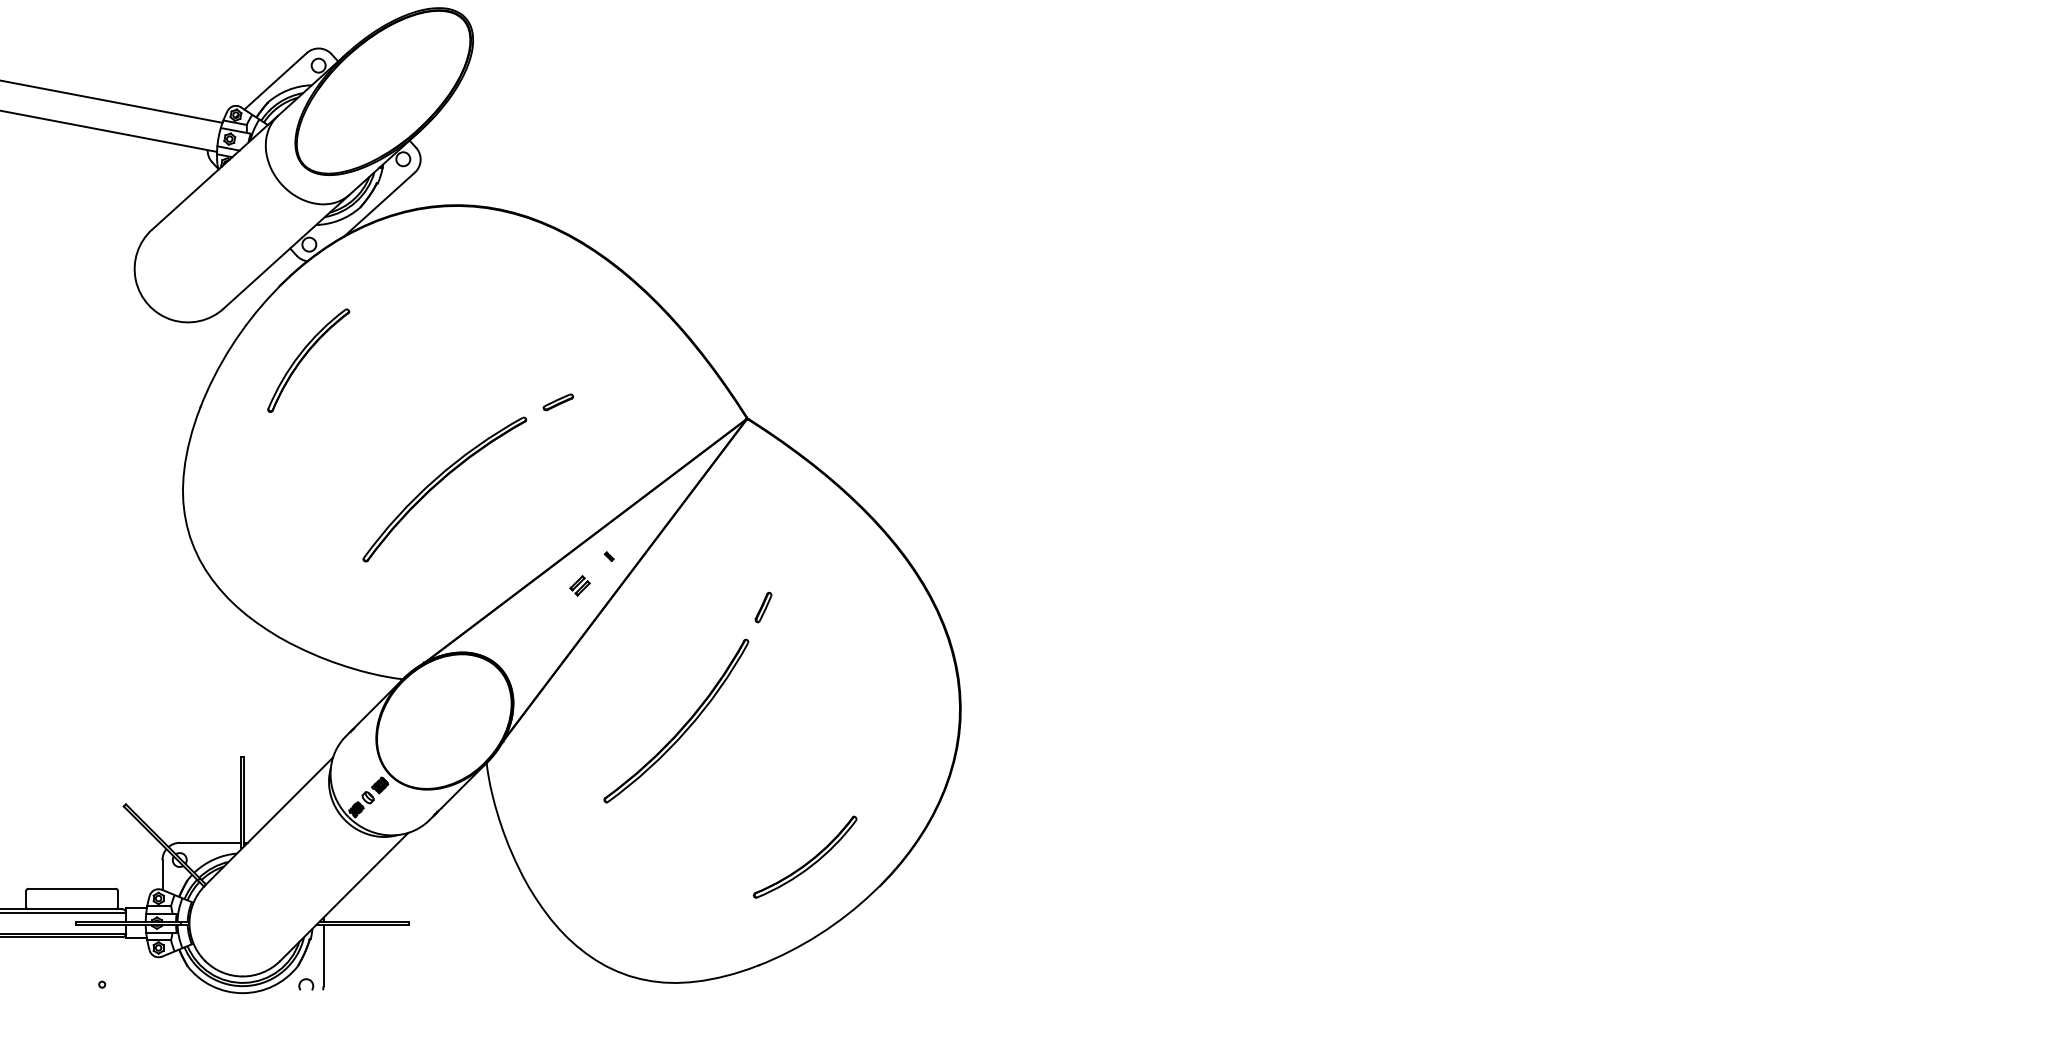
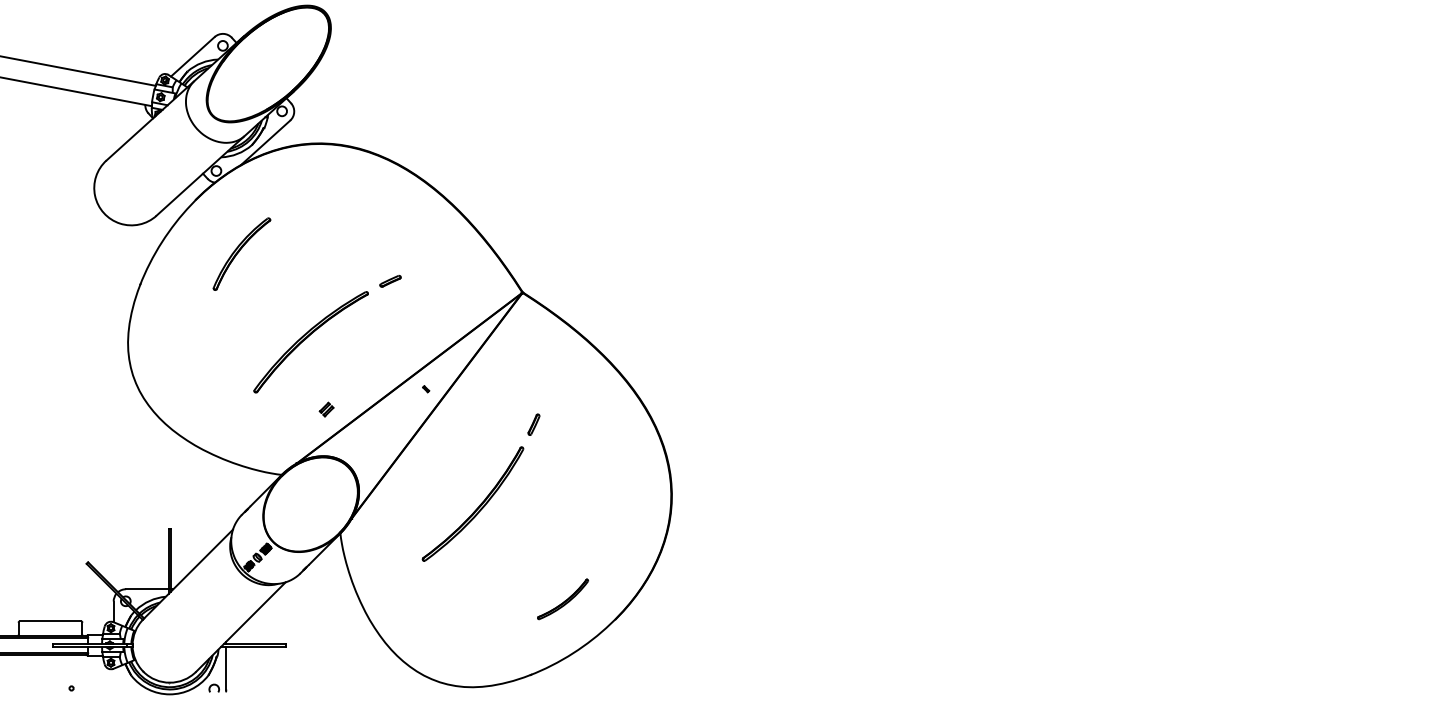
part: (308, 359) -> (241, 253), moved
part: (579, 585) -> (326, 409), moved
part: (804, 857) -> (562, 599), size x0.7

